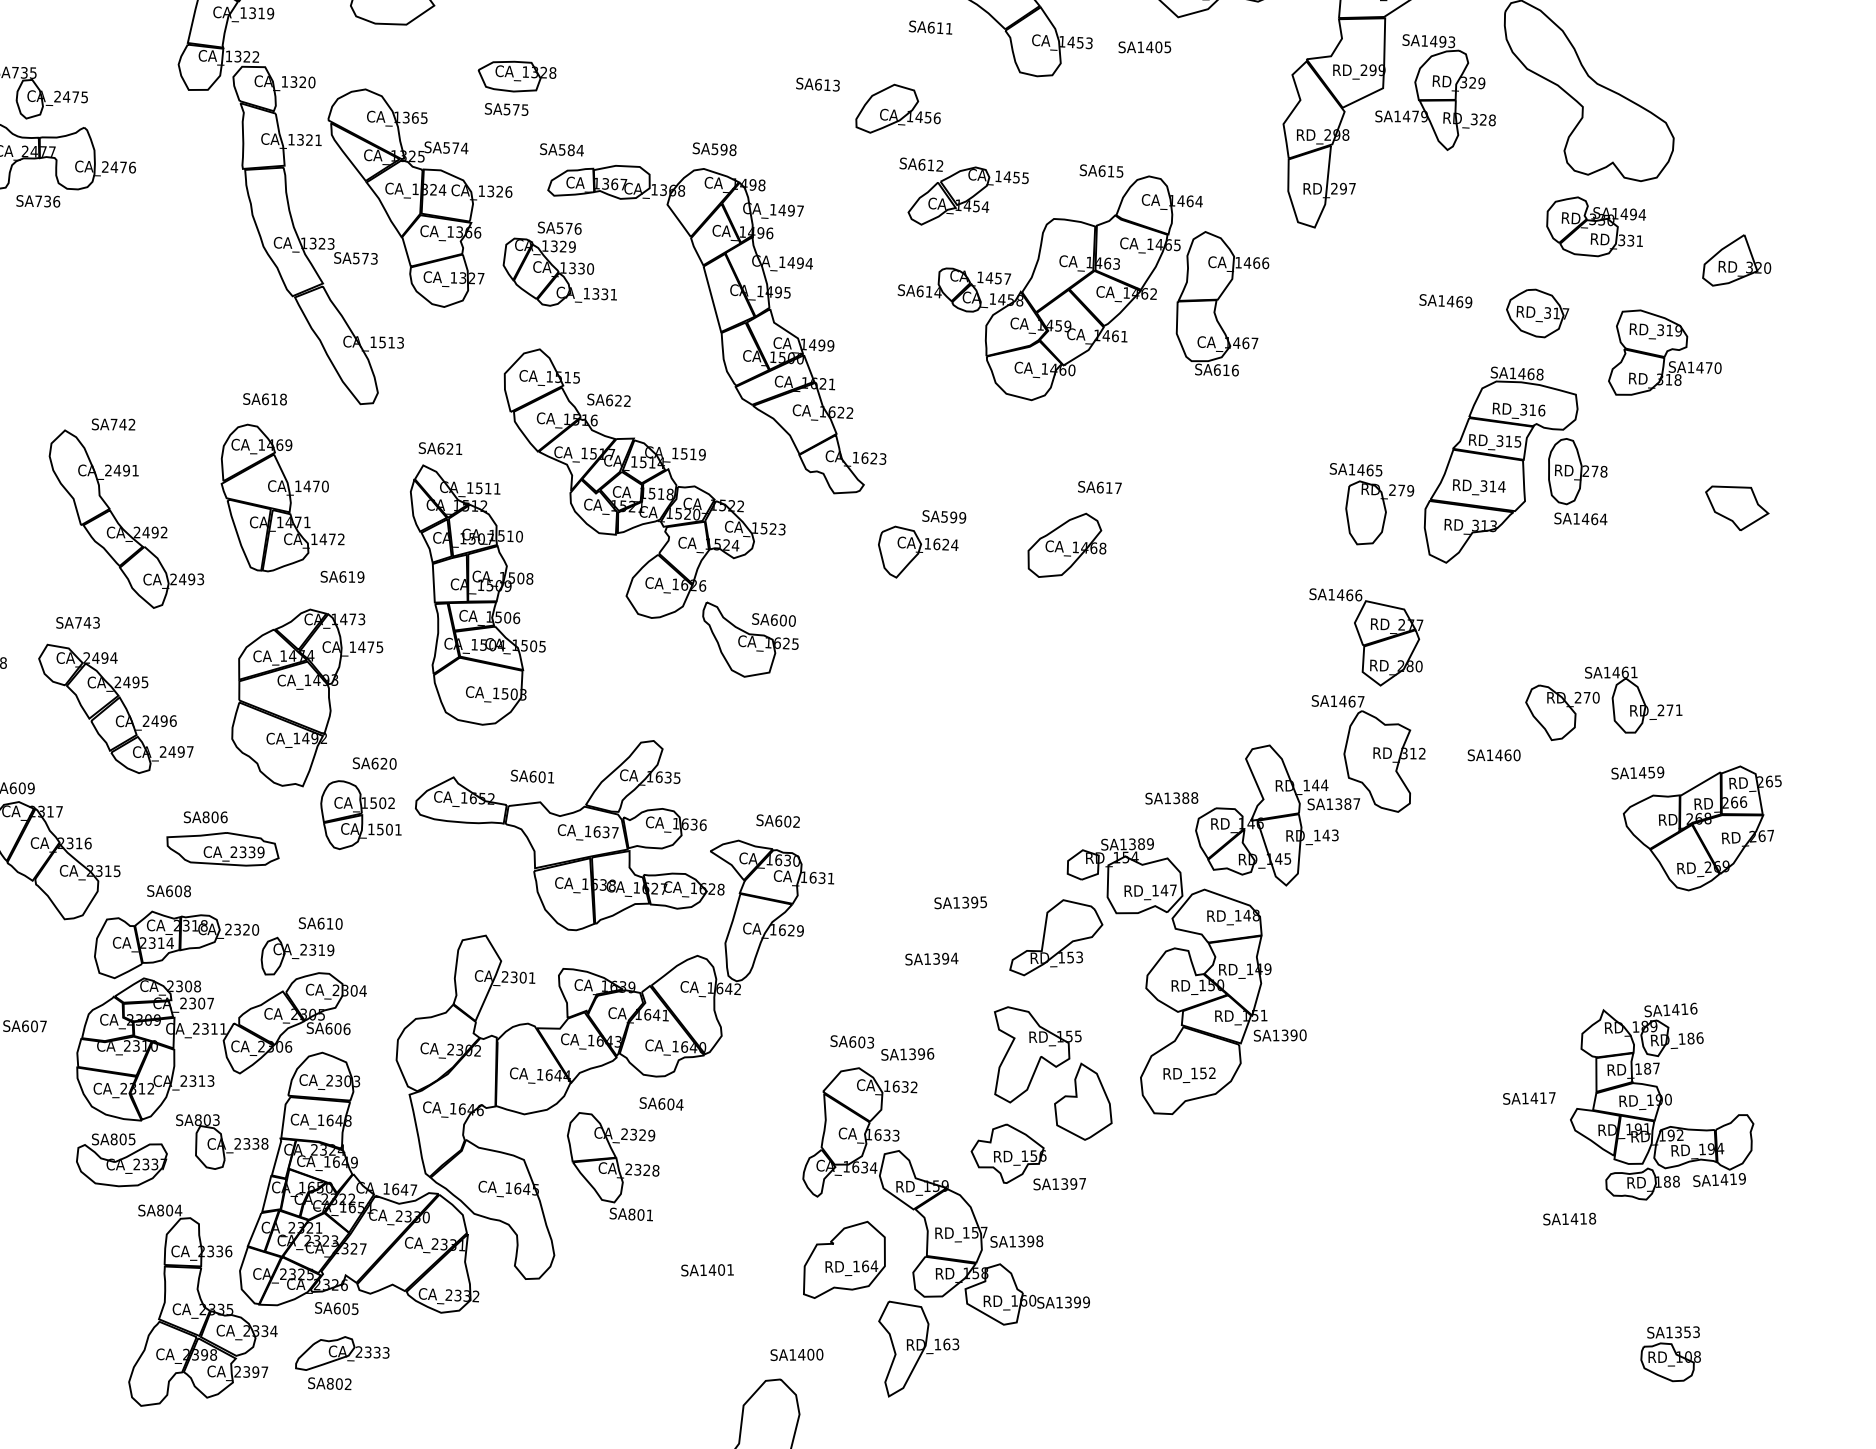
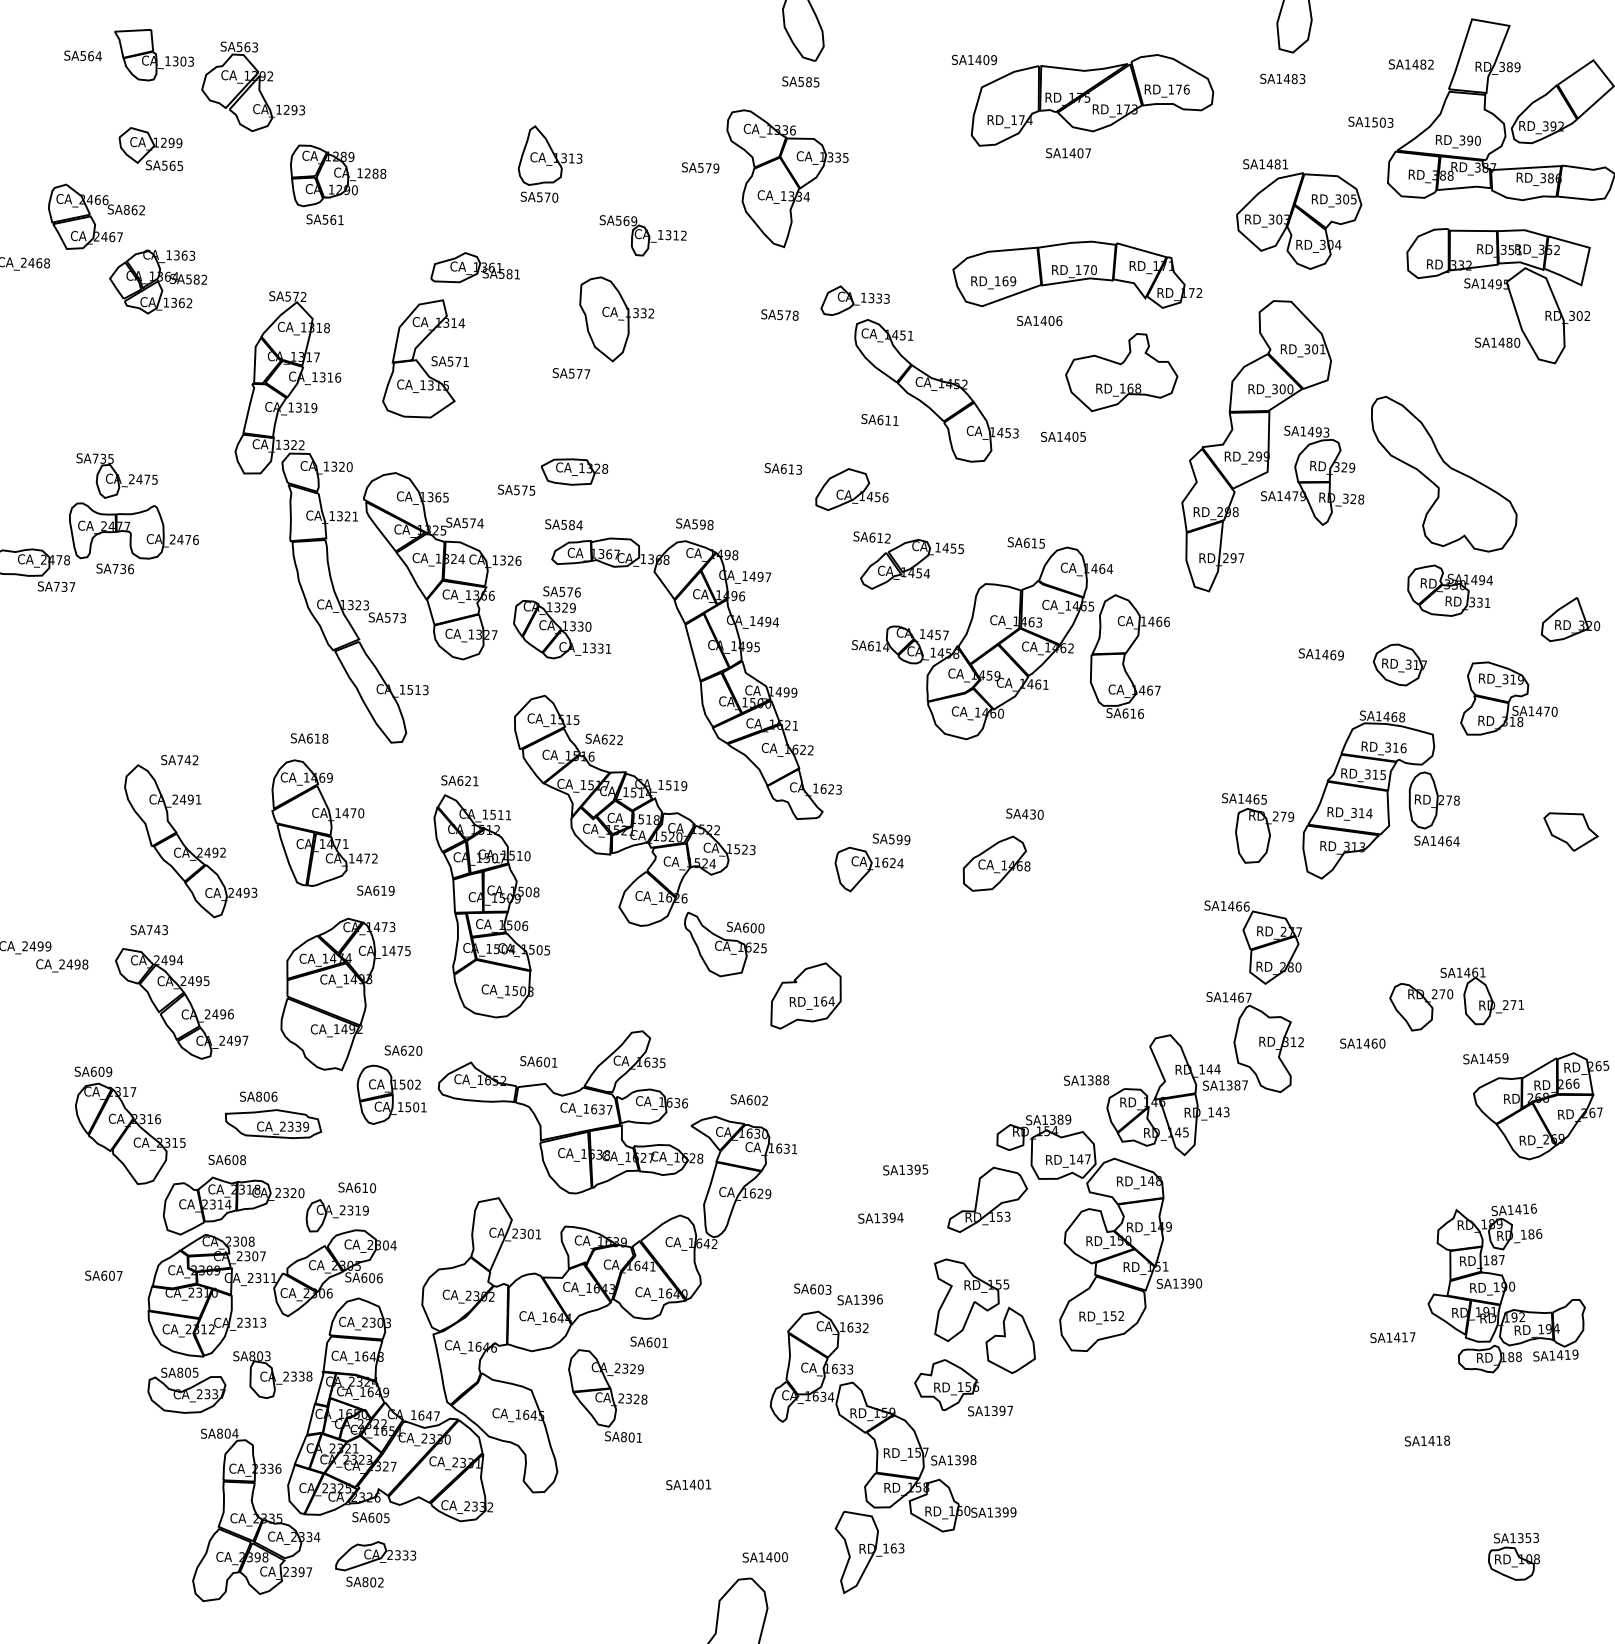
part: (517, 75) -> (574, 471), moved
text: (1108, 487) -> (1032, 814), SA617 -> SA430
part: (1661, 1101) -> (1506, 1288), moved
text: (679, 1104) -> (664, 1342), SA604 -> SA601
part: (843, 1259) -> (805, 995), moved

